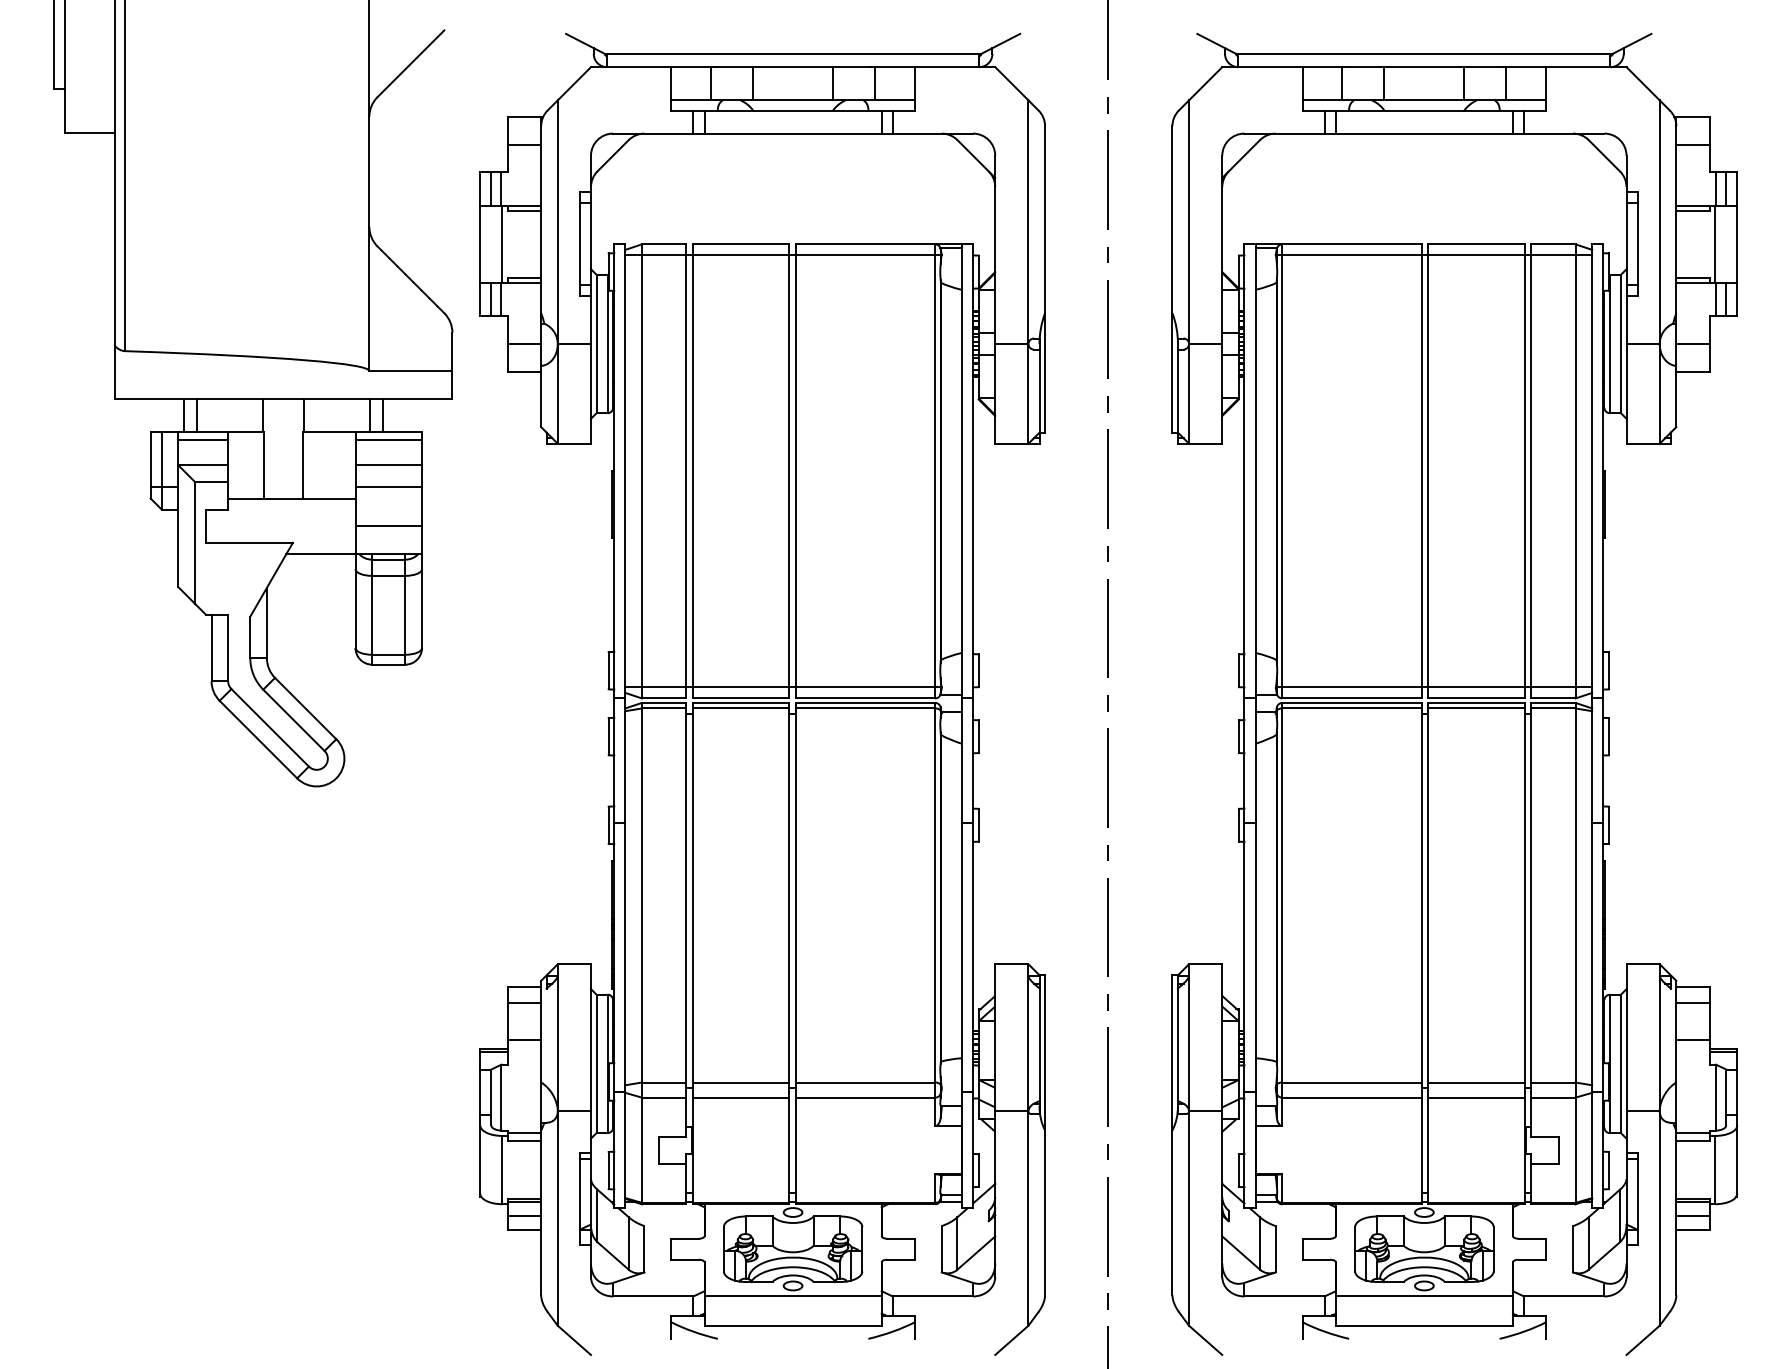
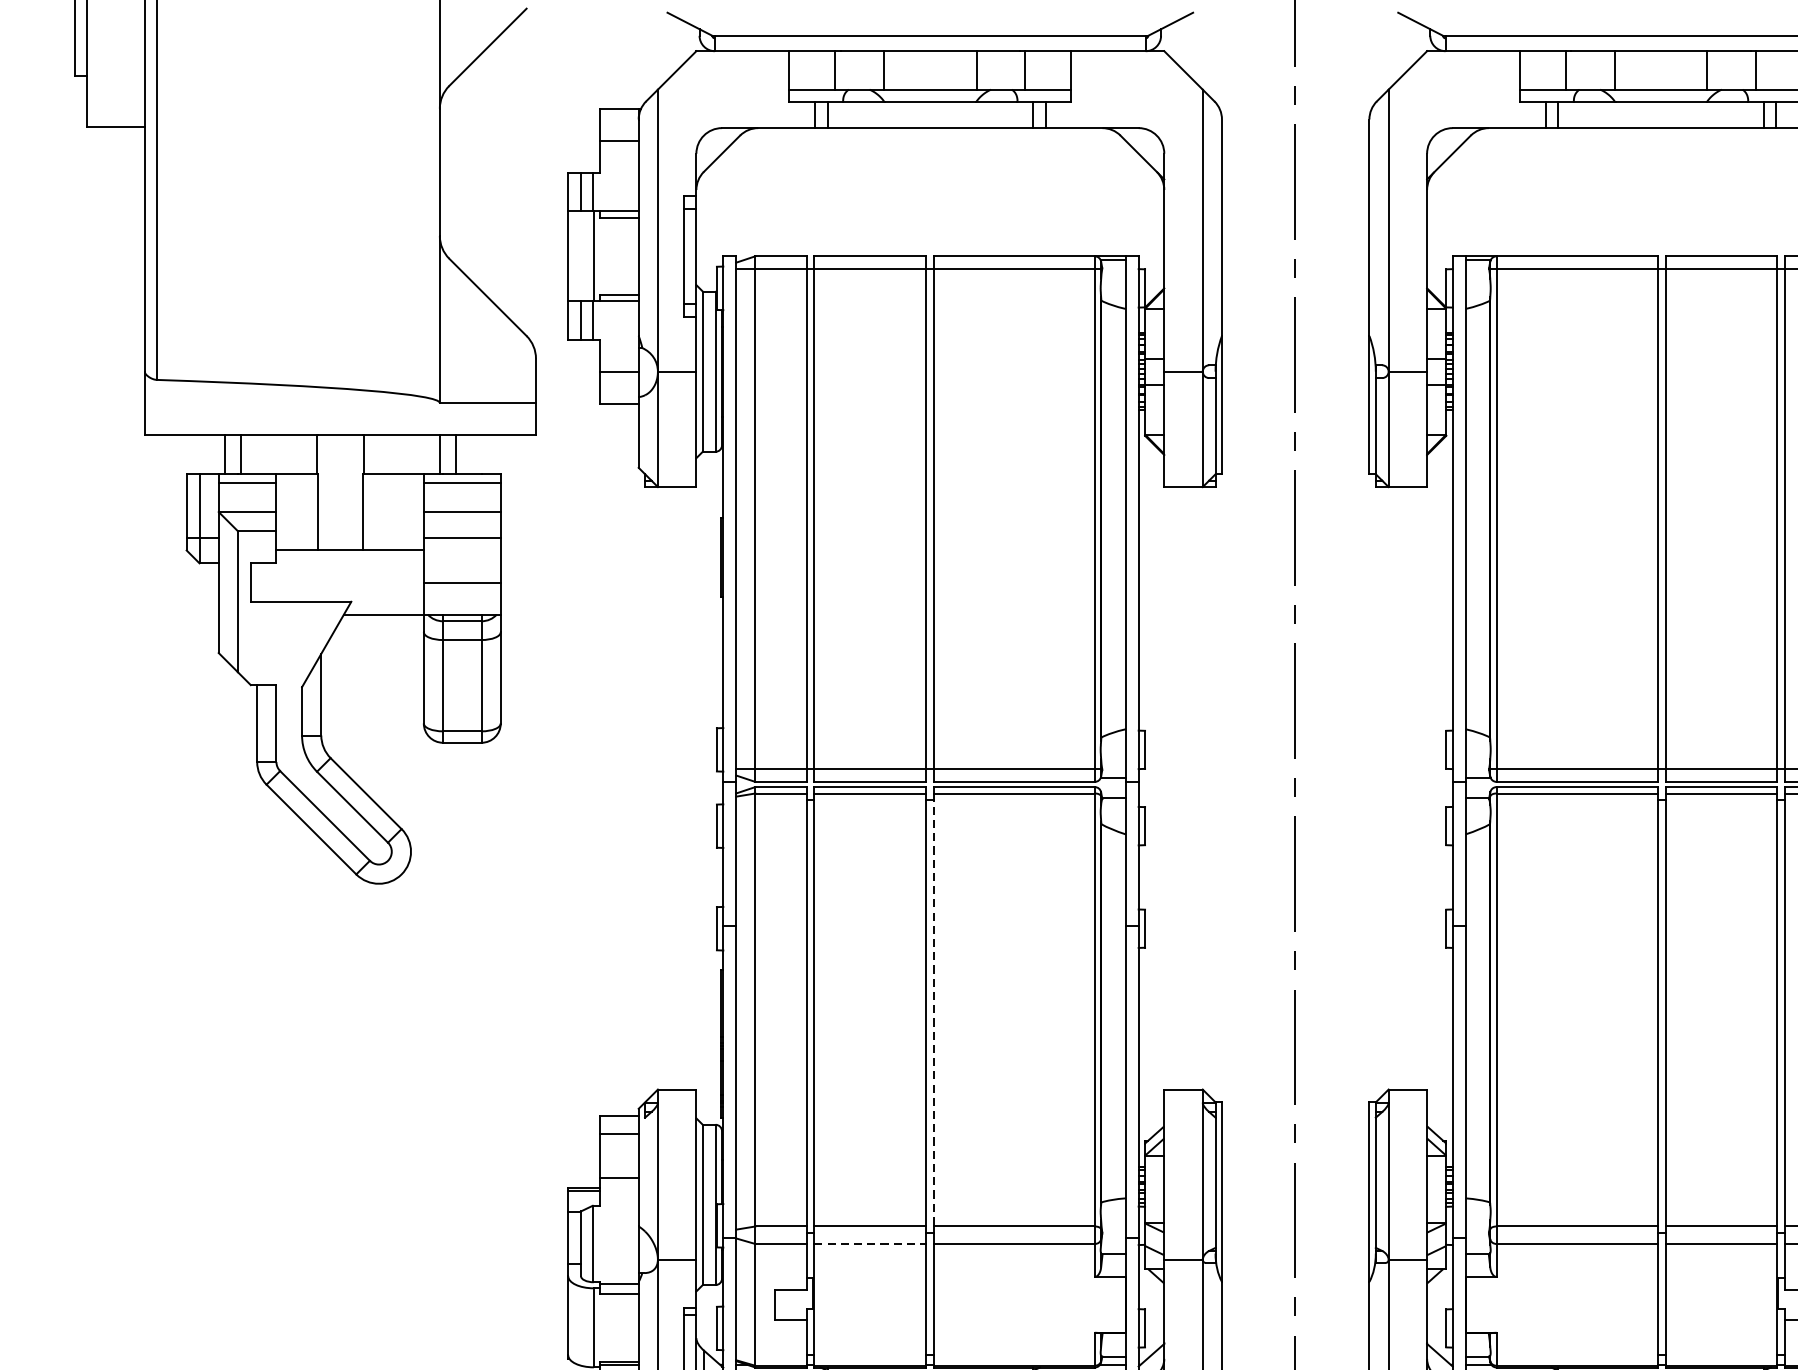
line: (795, 895) -> (933, 1010), solid -> dashed
line: (741, 1097) -> (870, 1243), solid -> dashed

